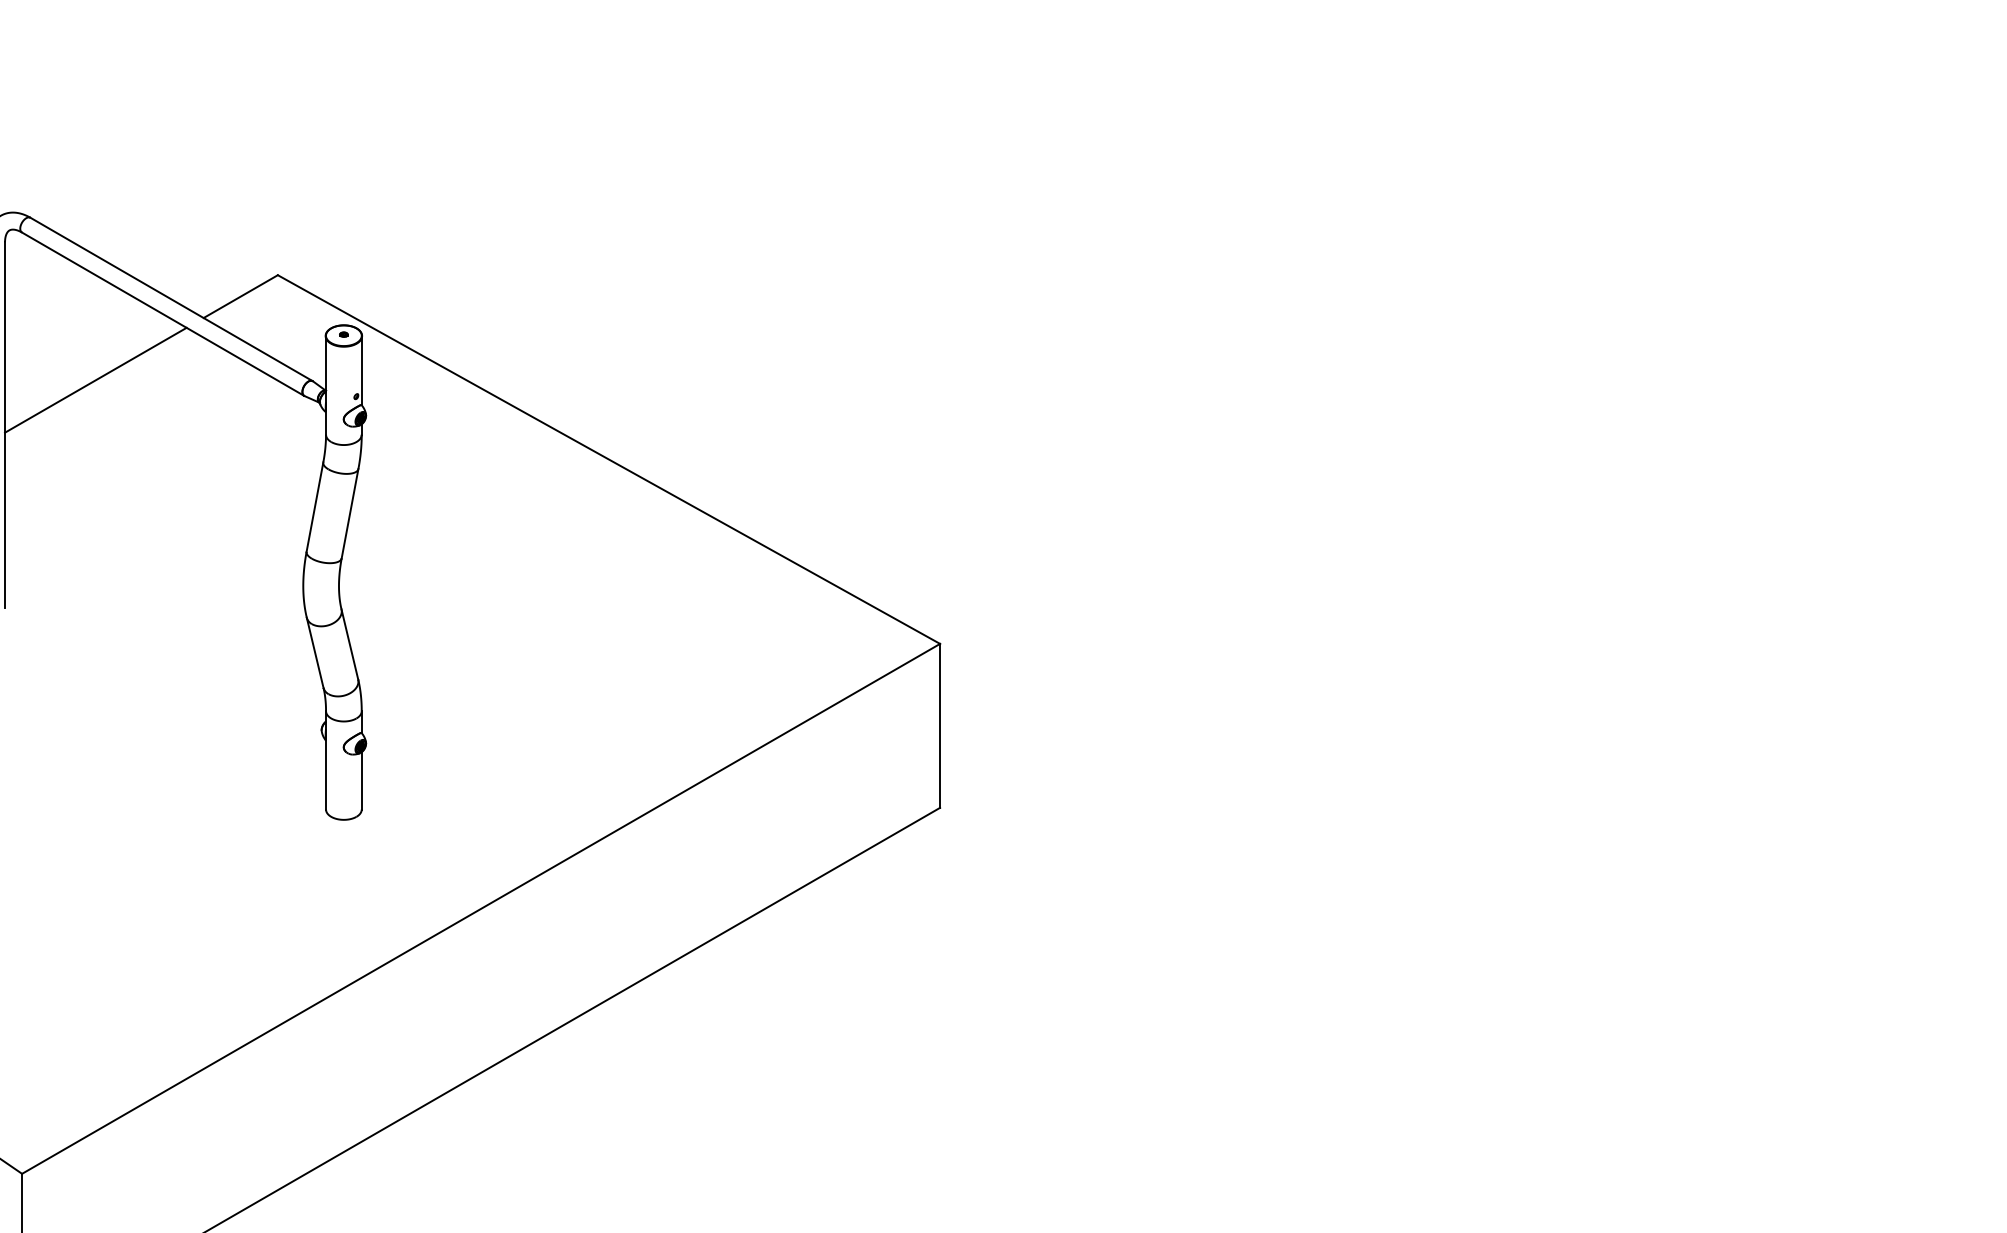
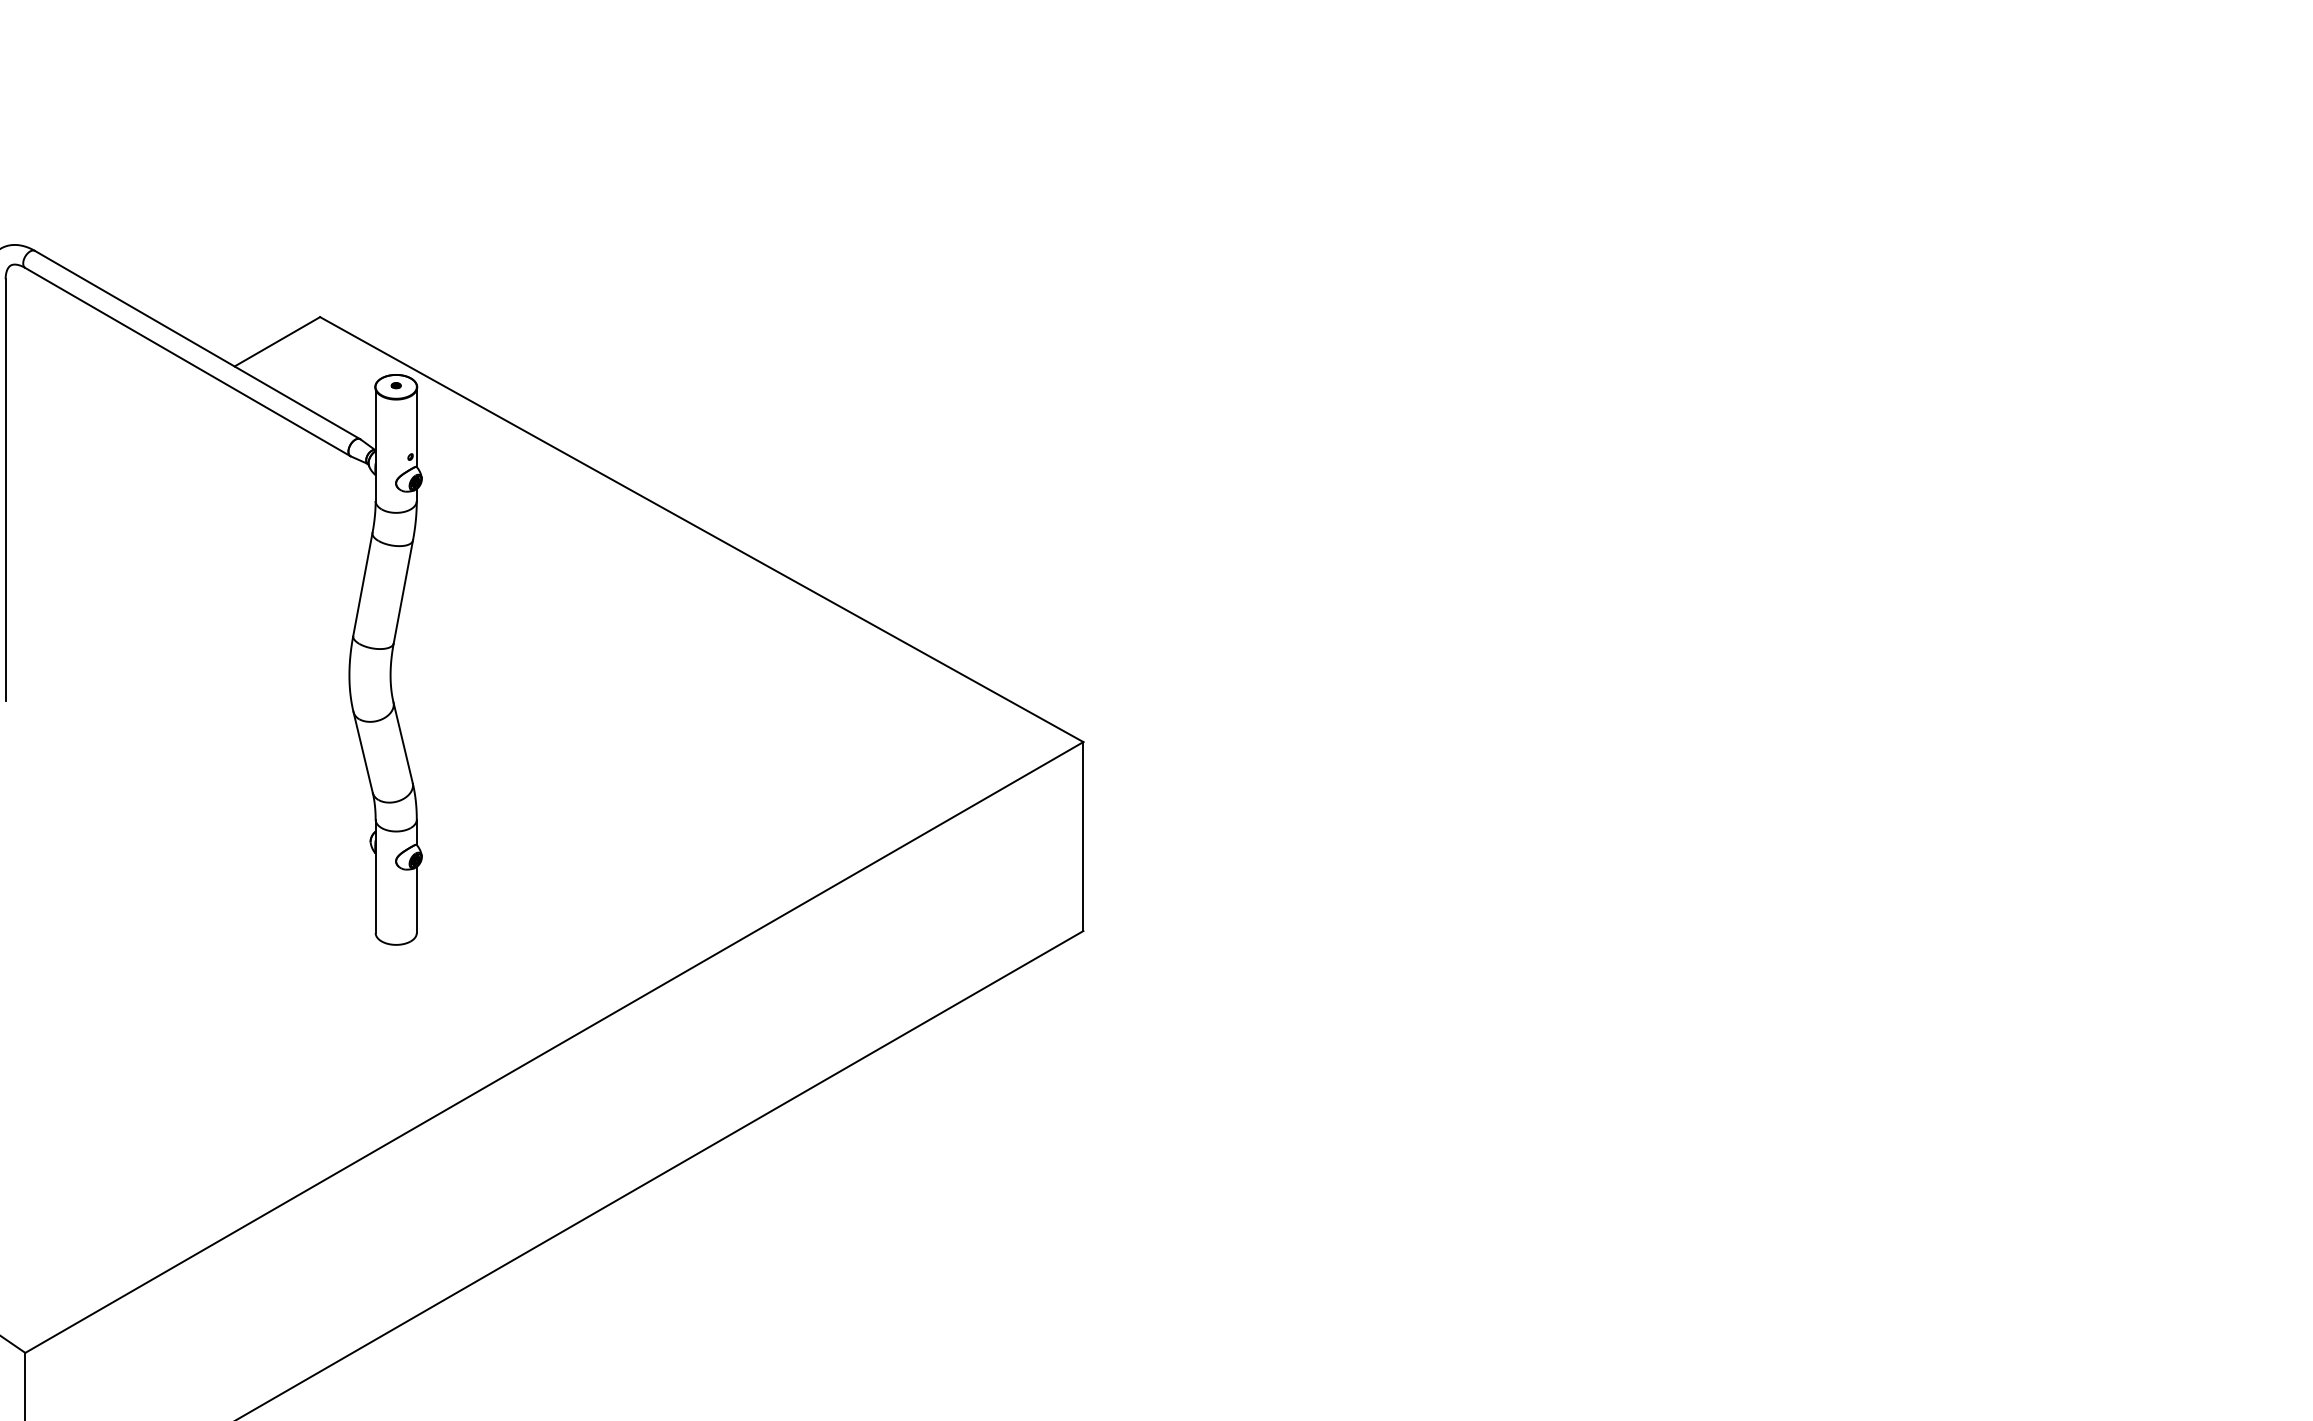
line: (95, 379) -> (110, 437), removed

